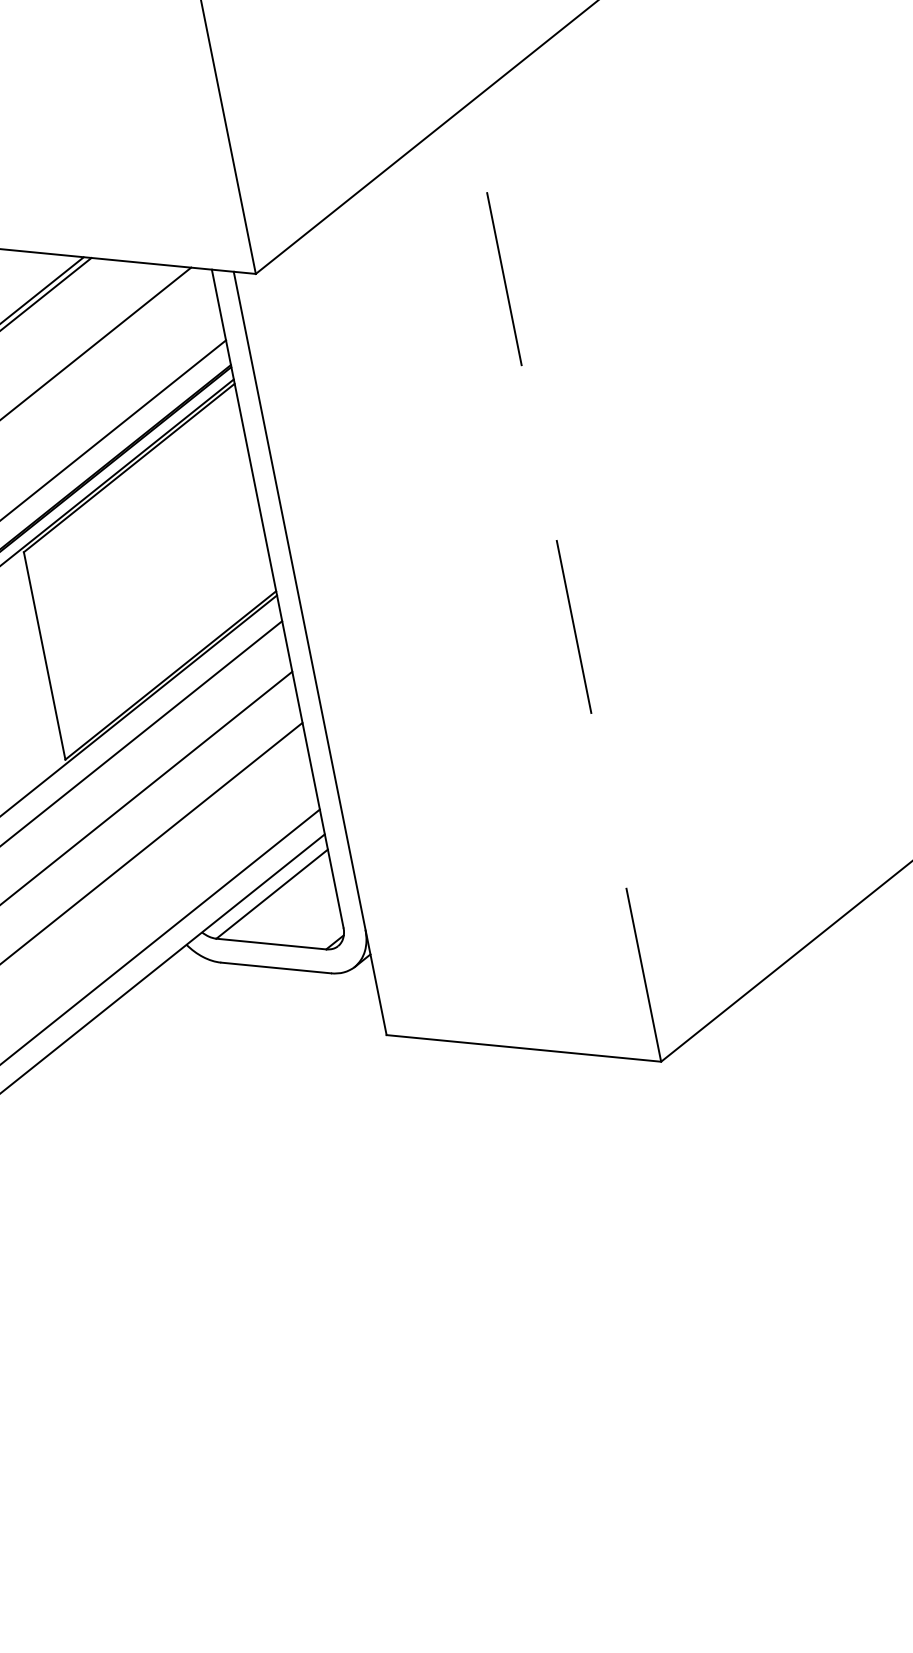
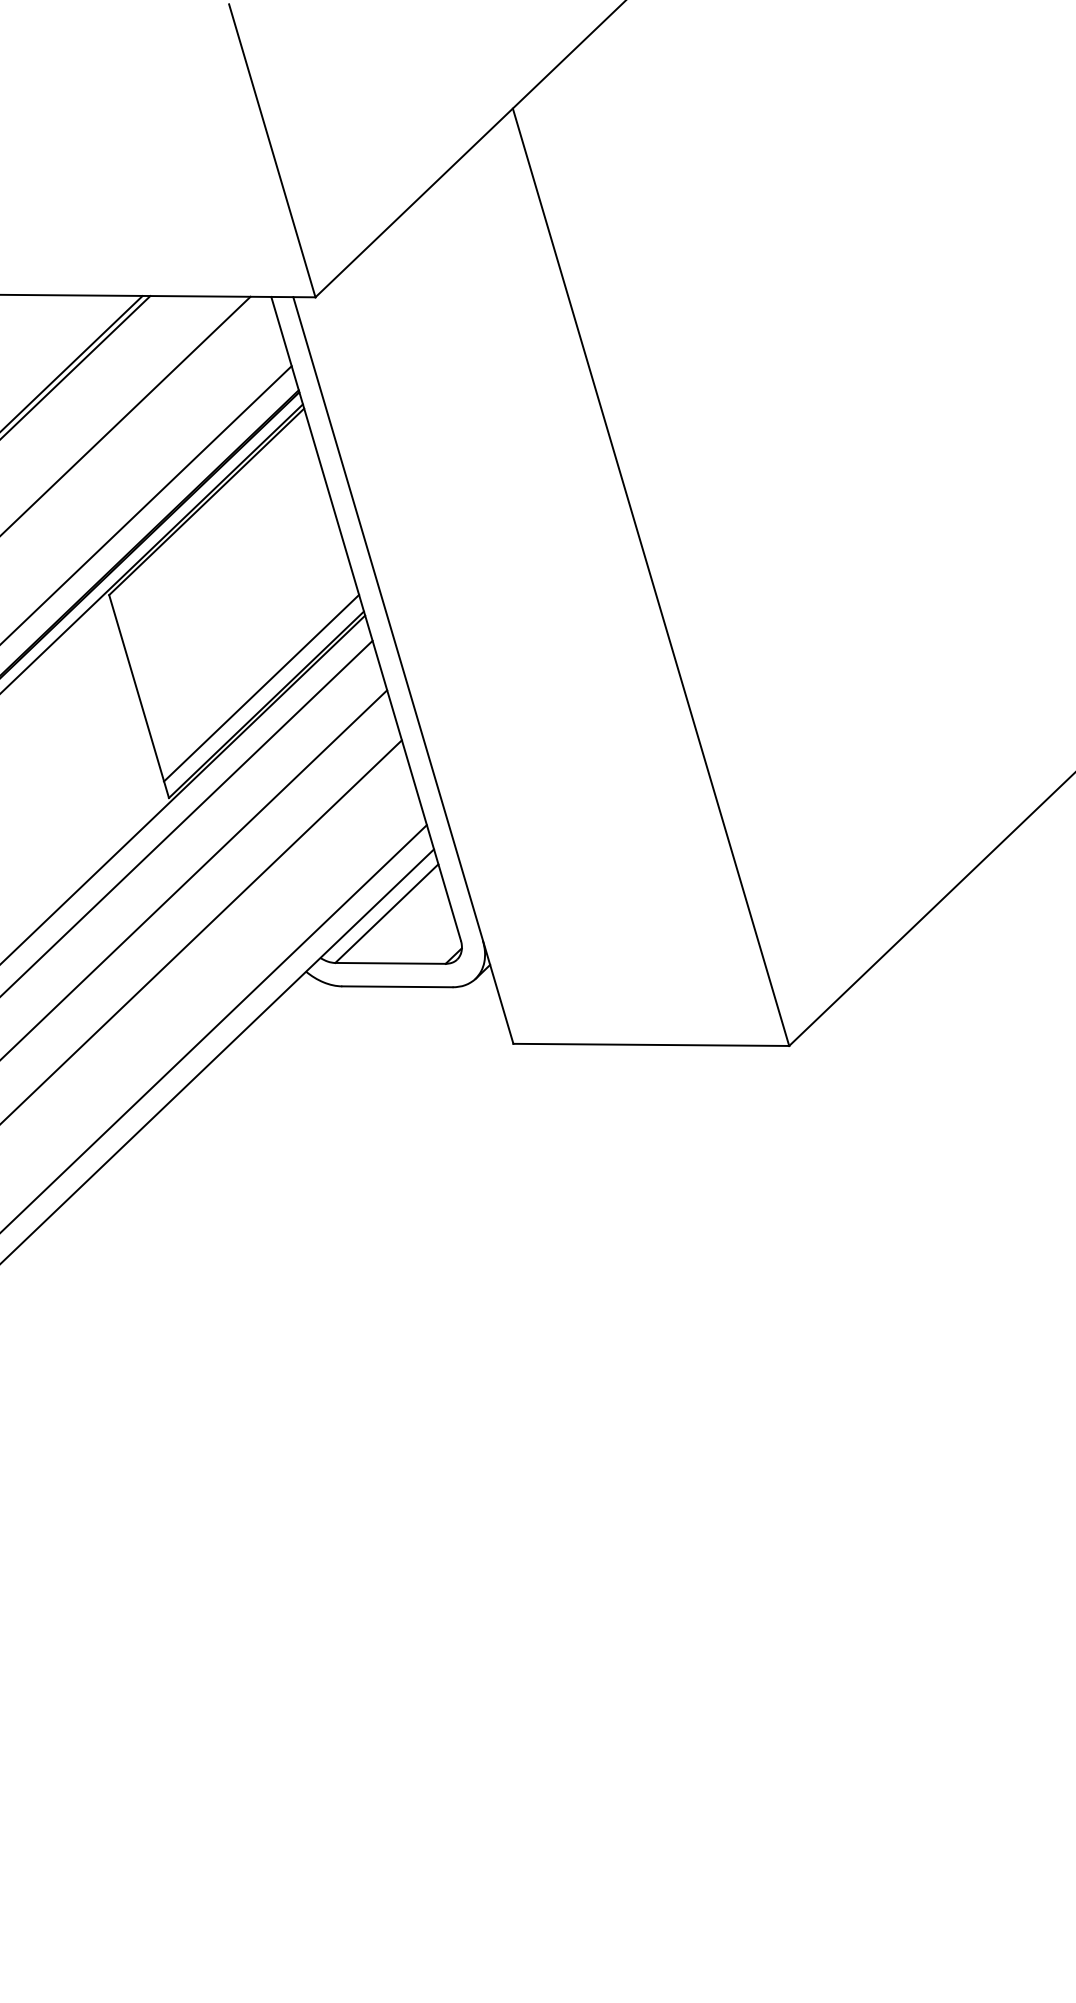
line: (565, 582) -> (651, 577), dashed -> solid
line: (167, 657) -> (261, 687), added

